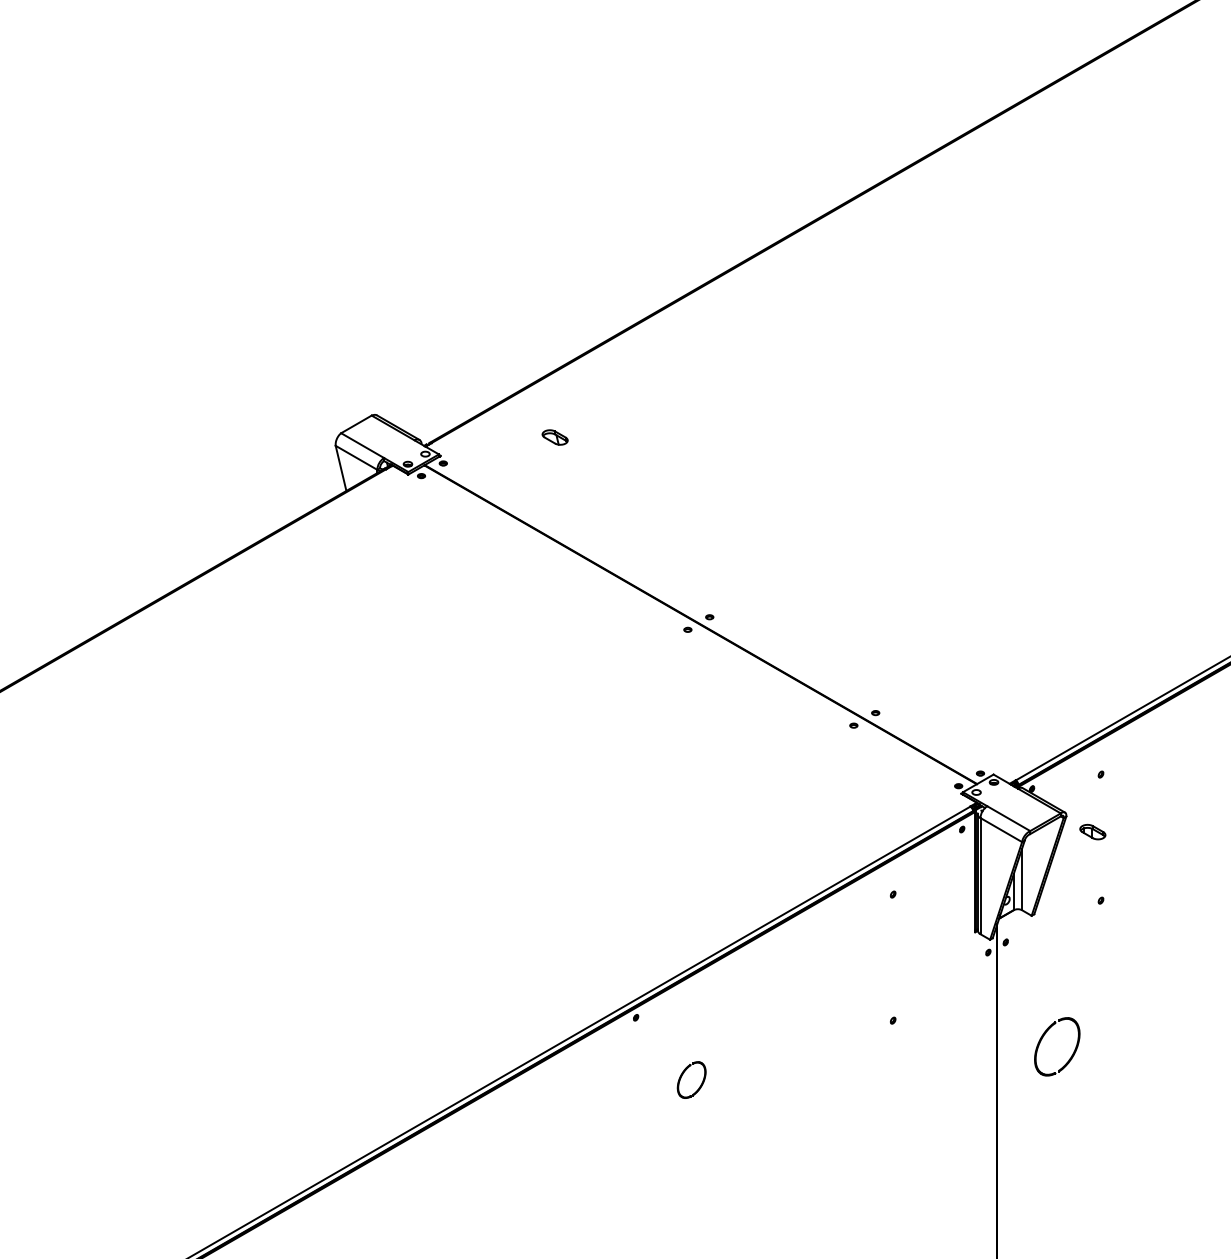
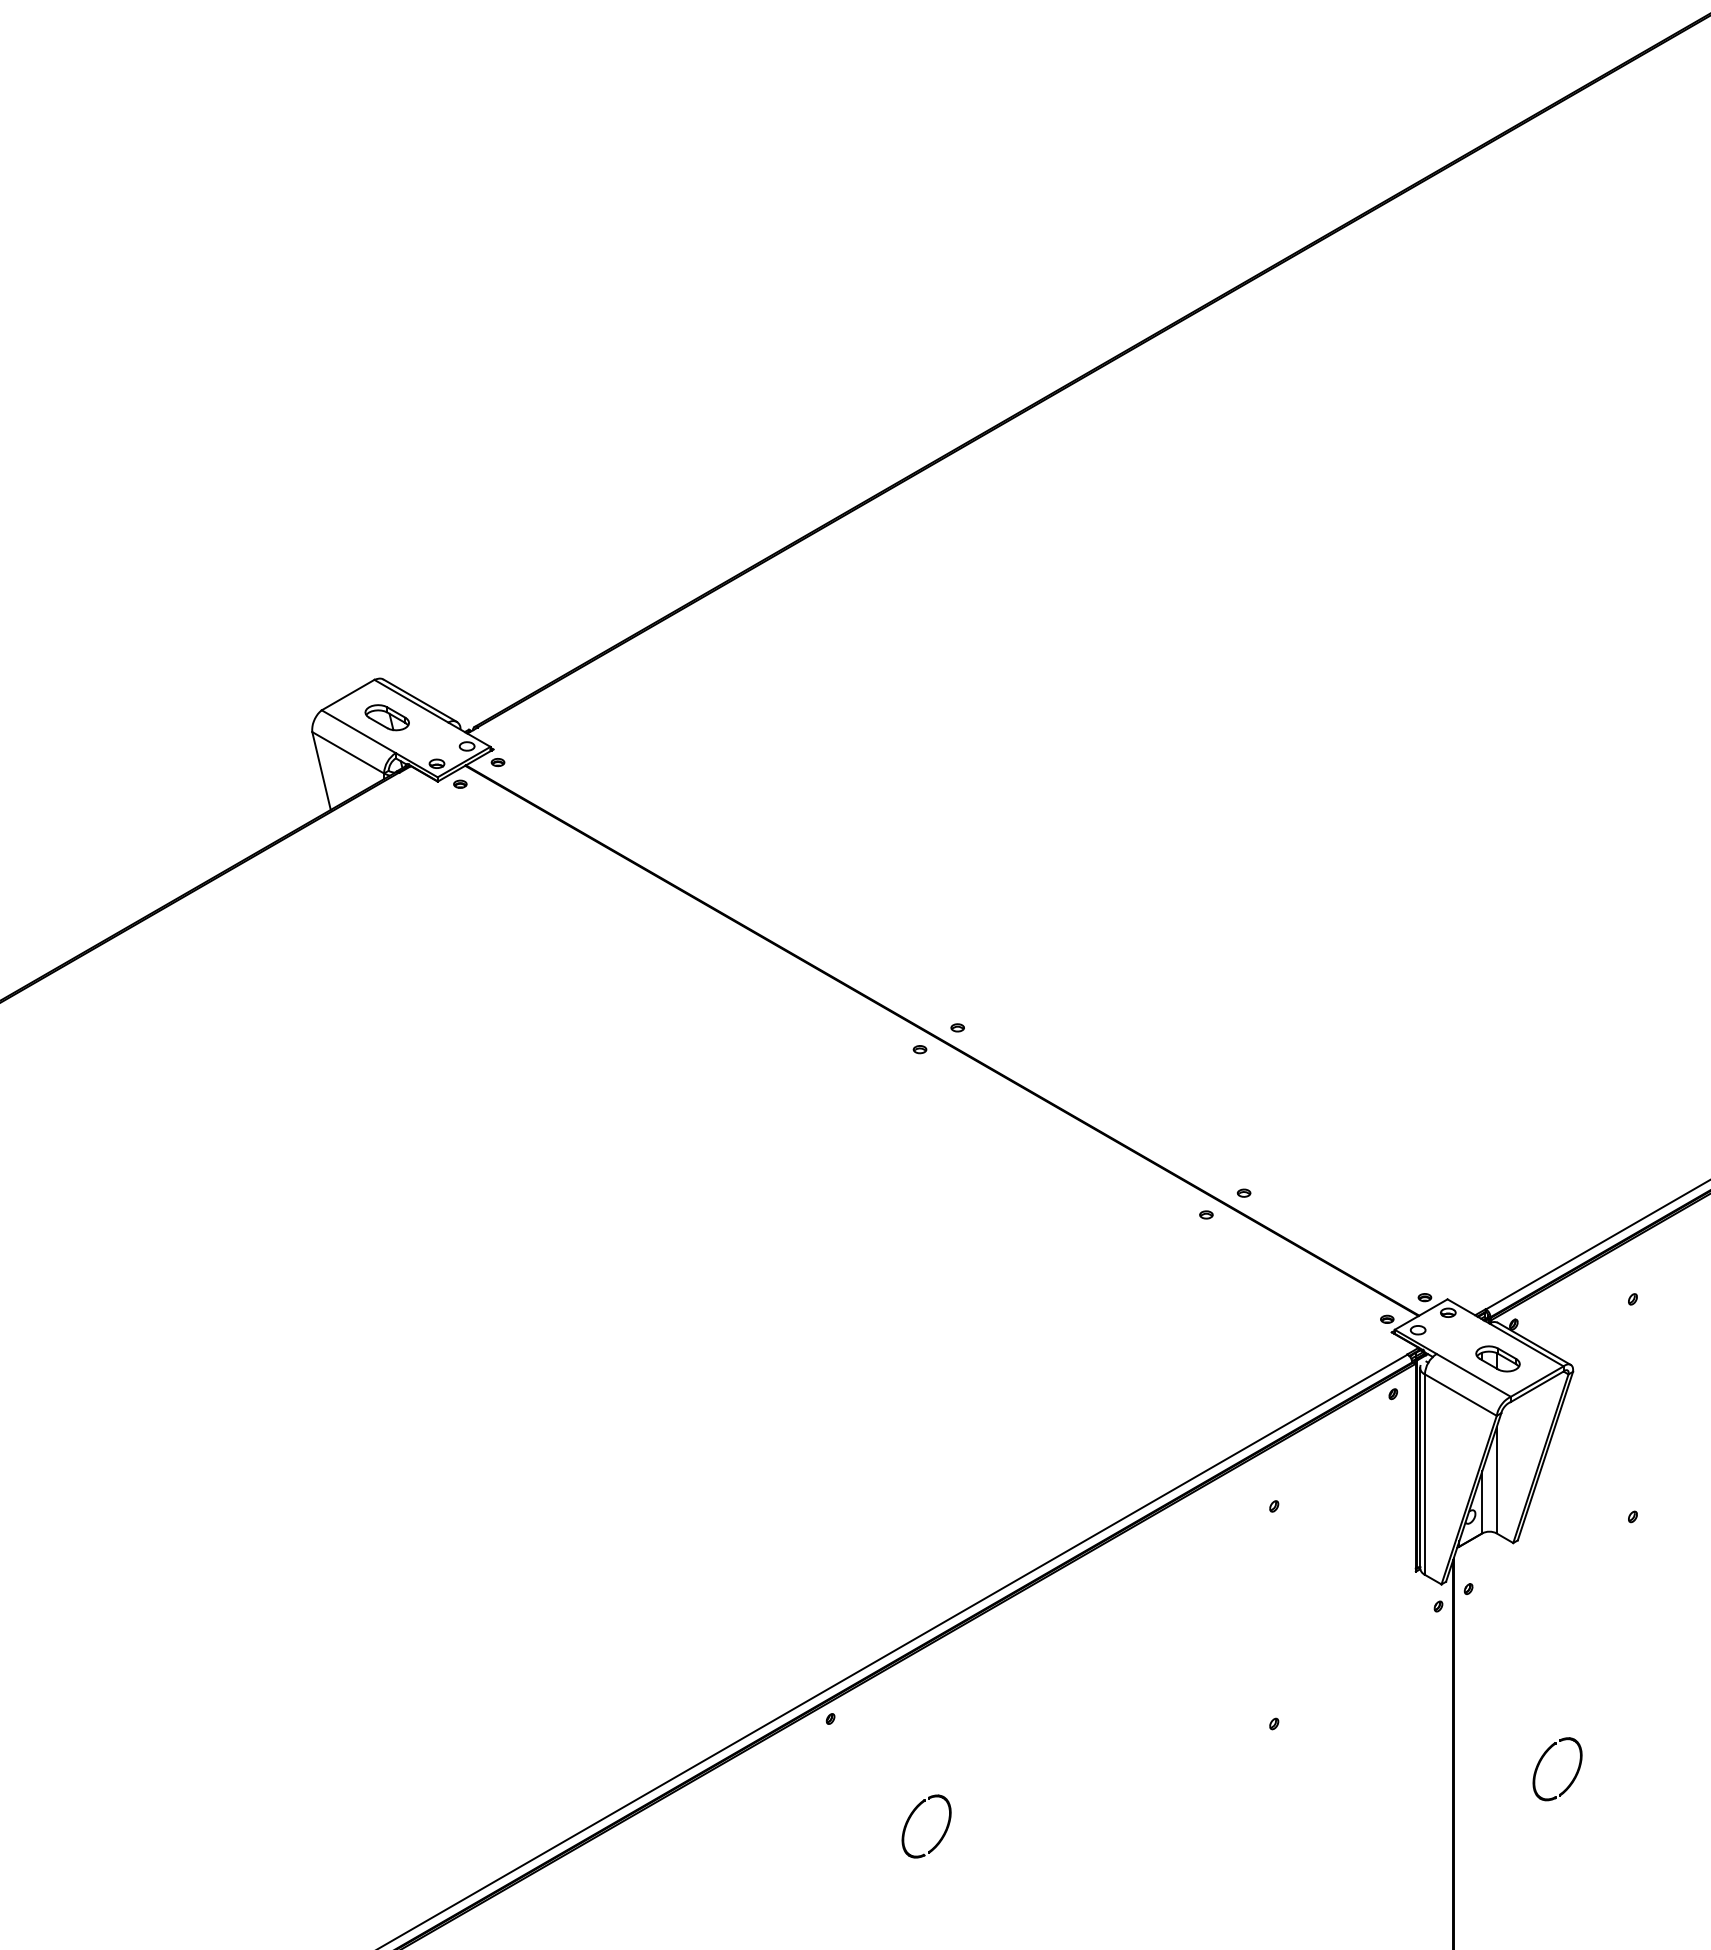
part: (554, 437) -> (386, 717), moved
part: (1092, 832) -> (1497, 1359), moved
part: (1057, 1046) -> (1557, 1768), size x0.62

